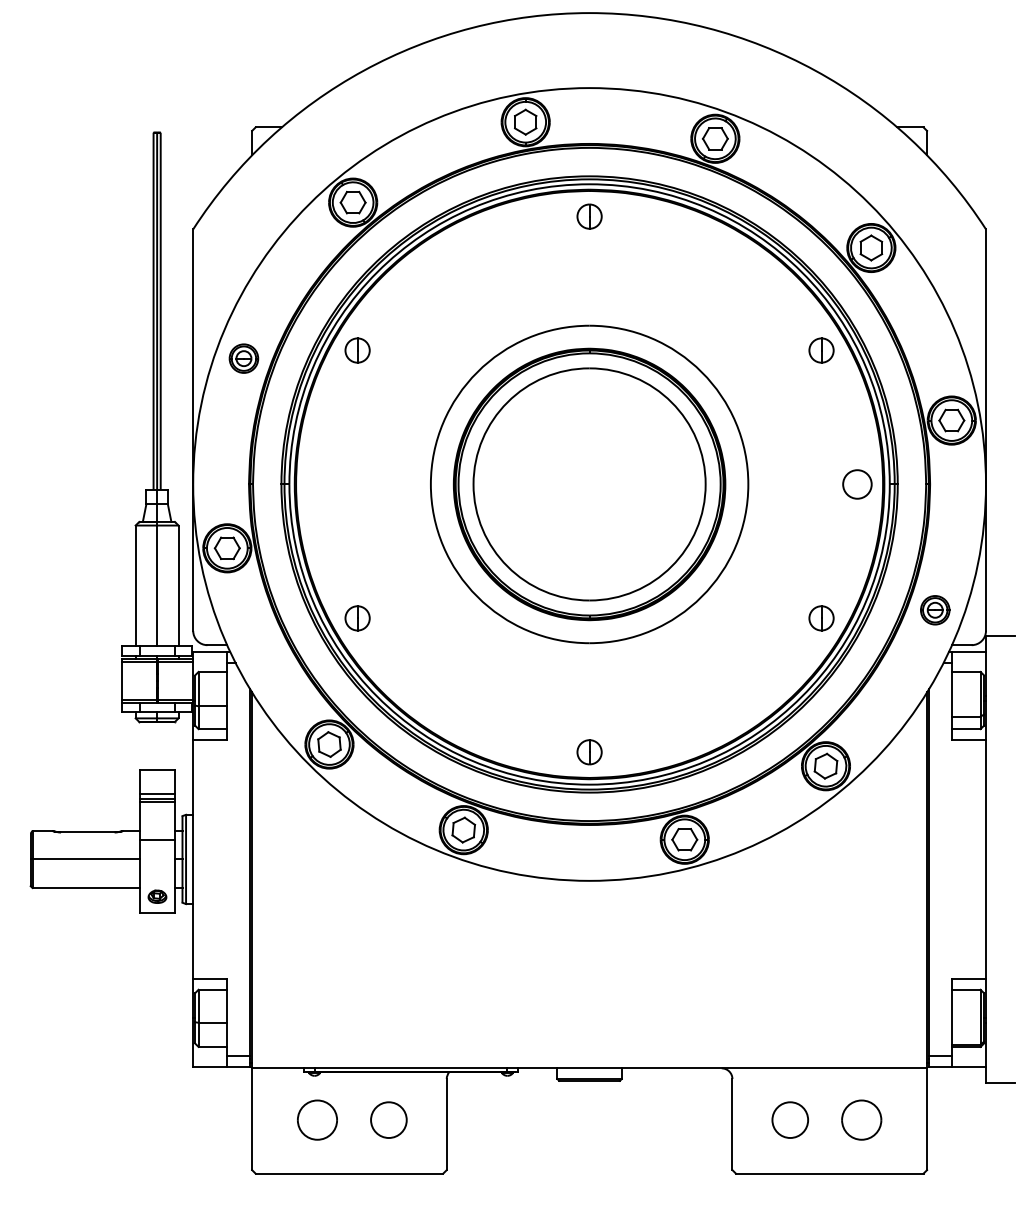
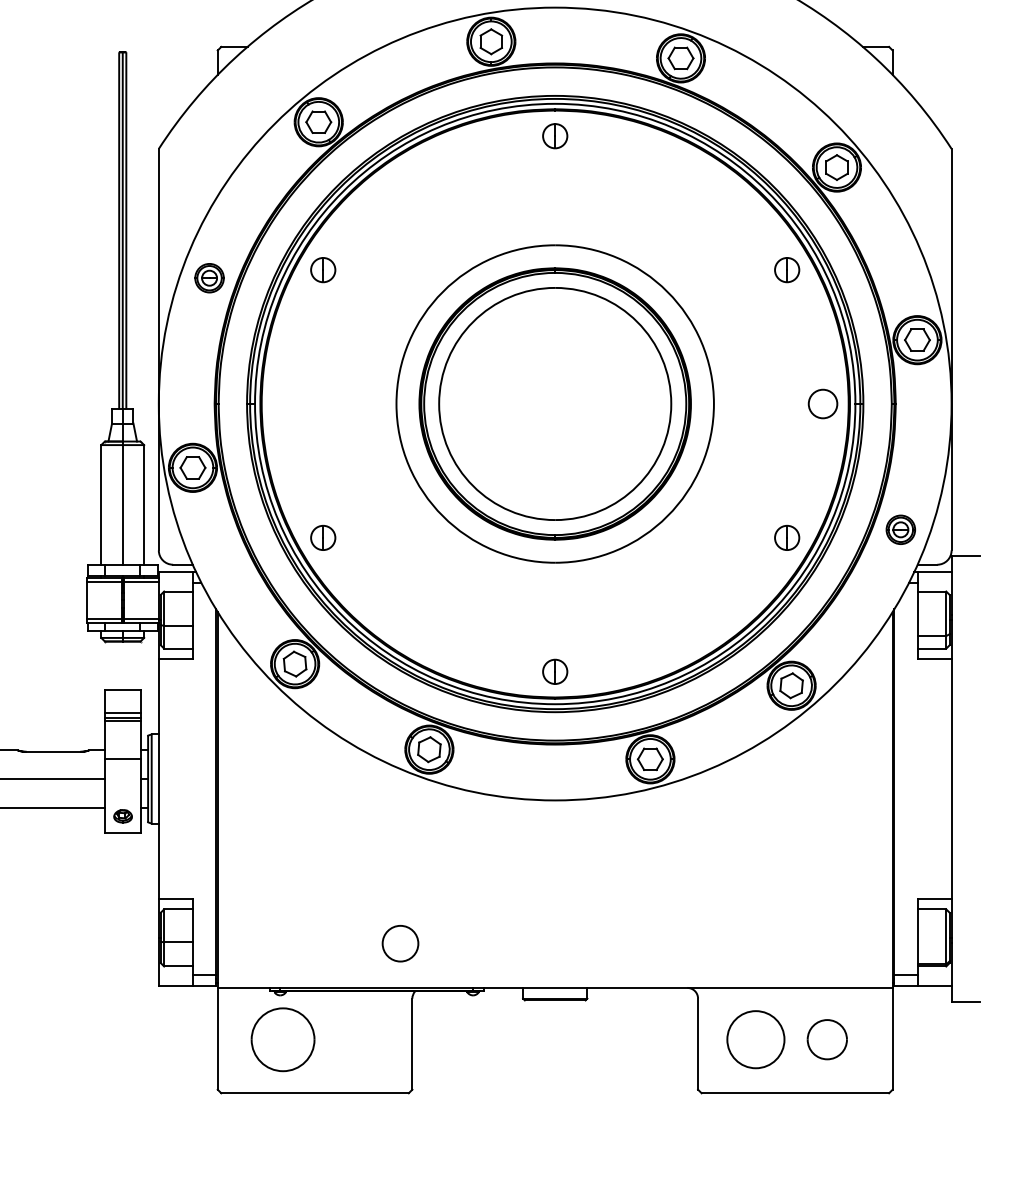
part: (317, 1119) -> (283, 1039), size x1.6
circle: (388, 1119) -> (400, 943), moved
circle: (790, 1119) -> (756, 1039), size x1.6

